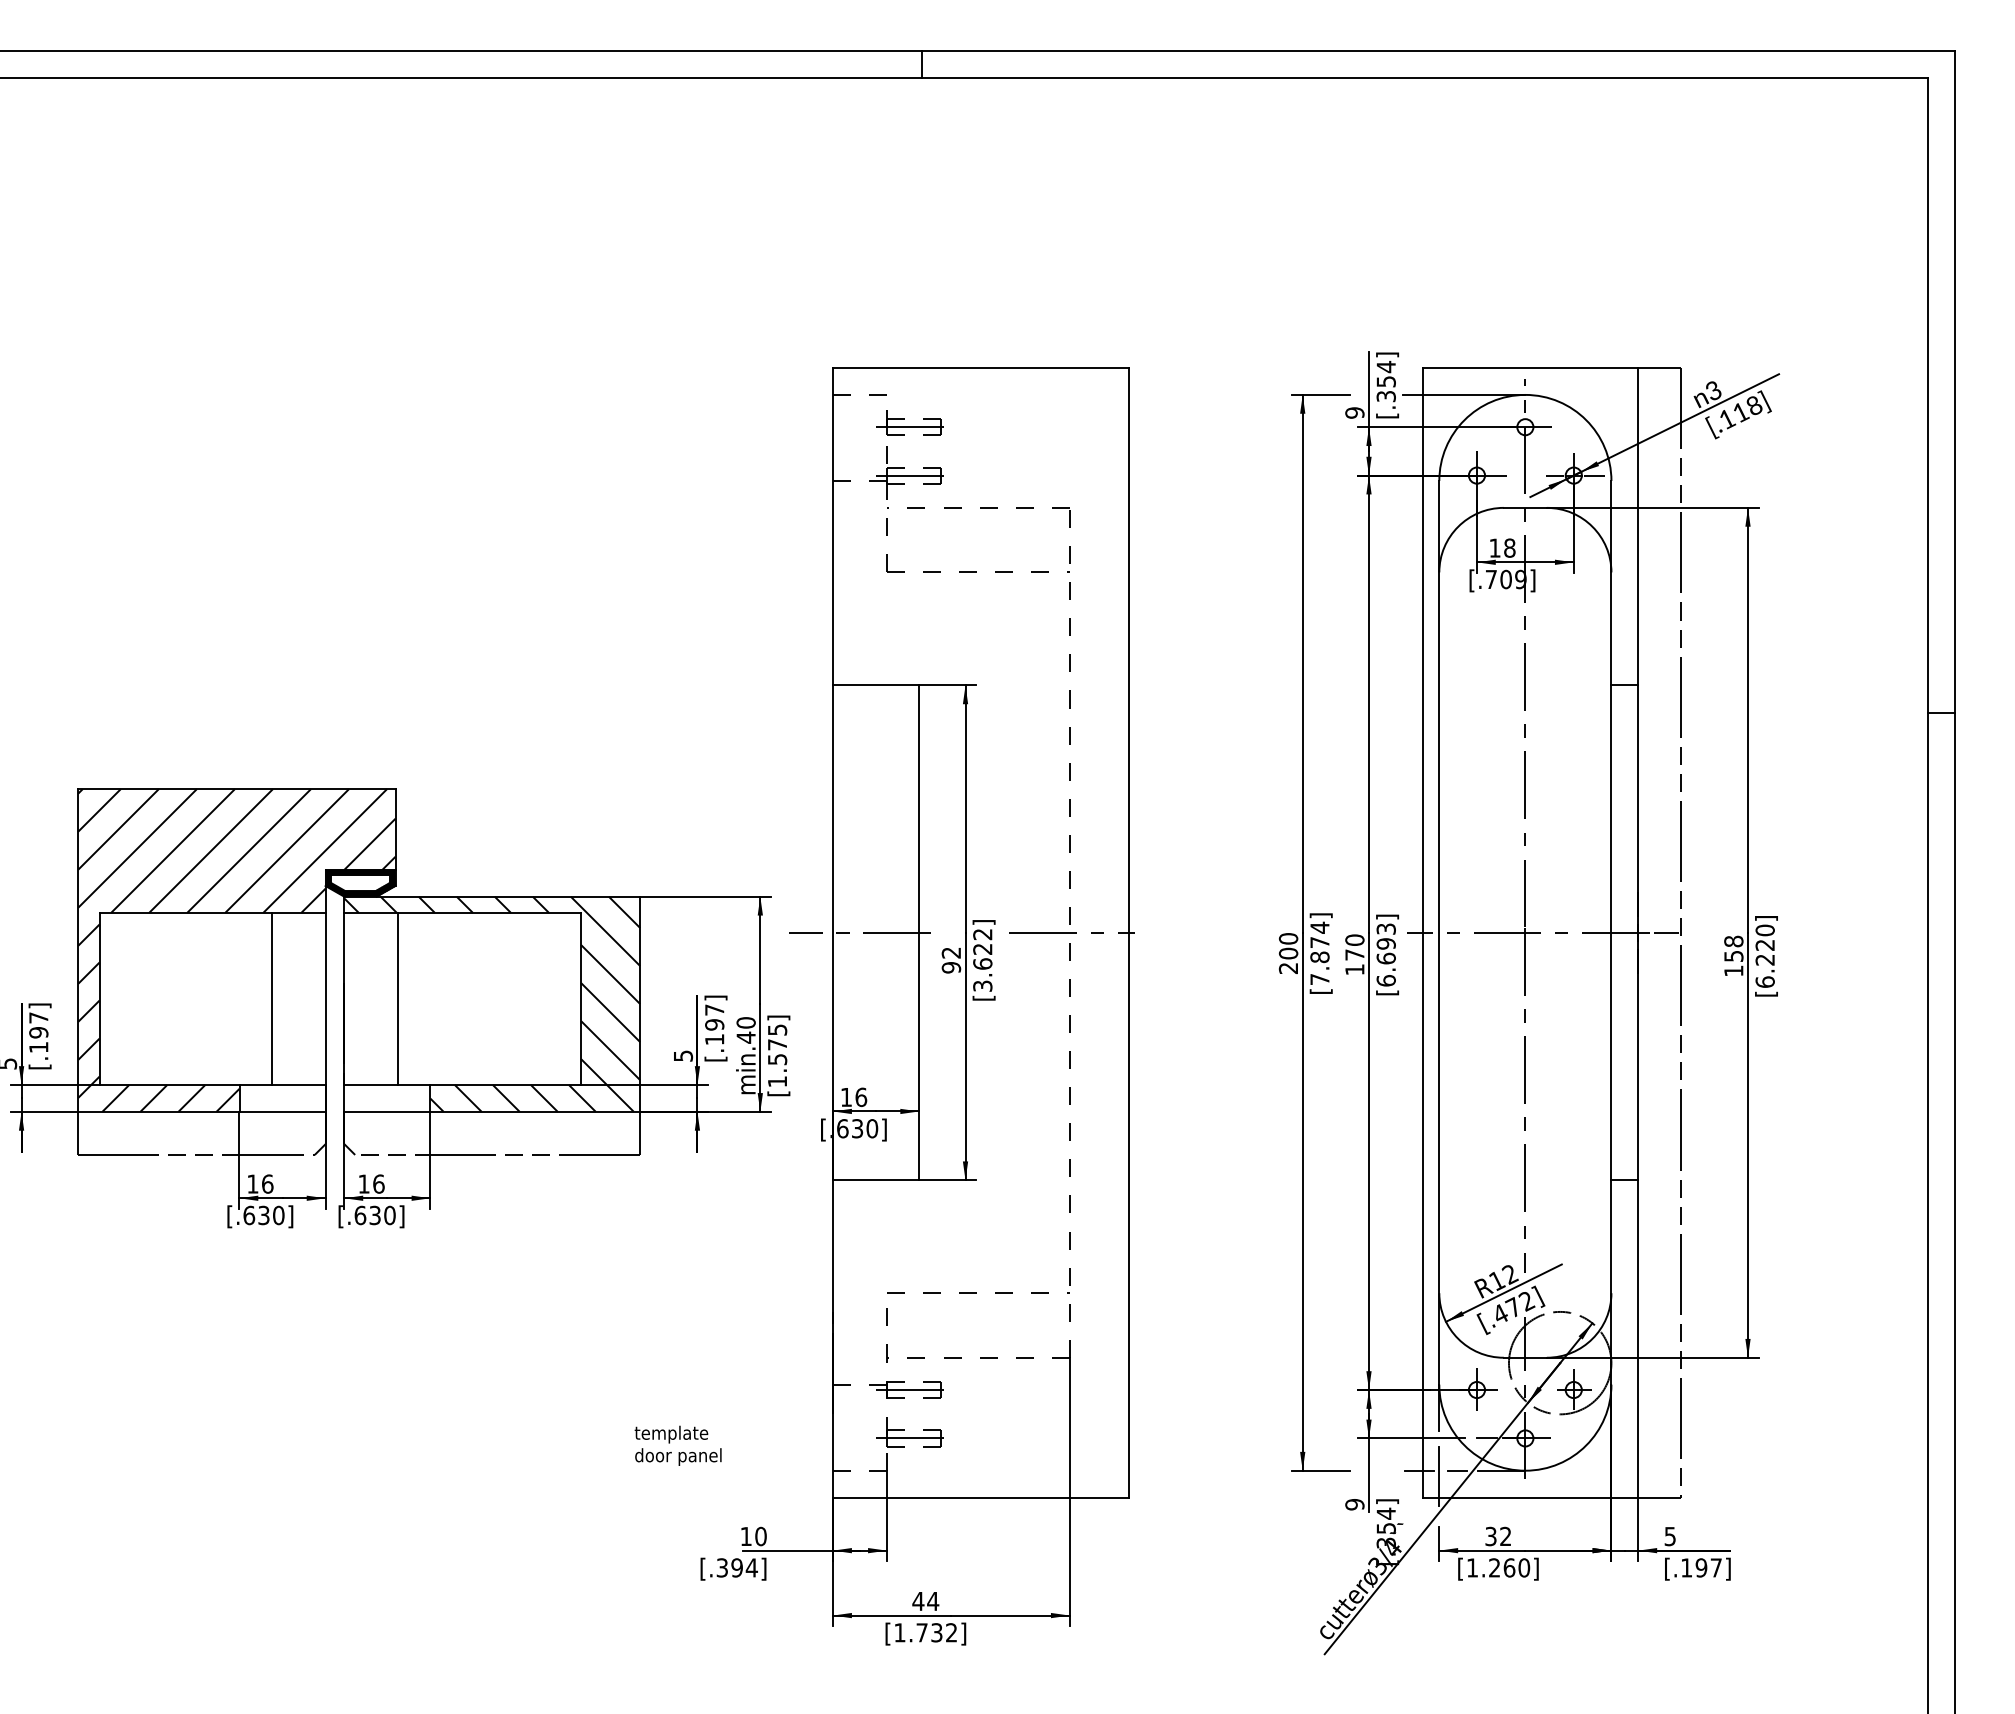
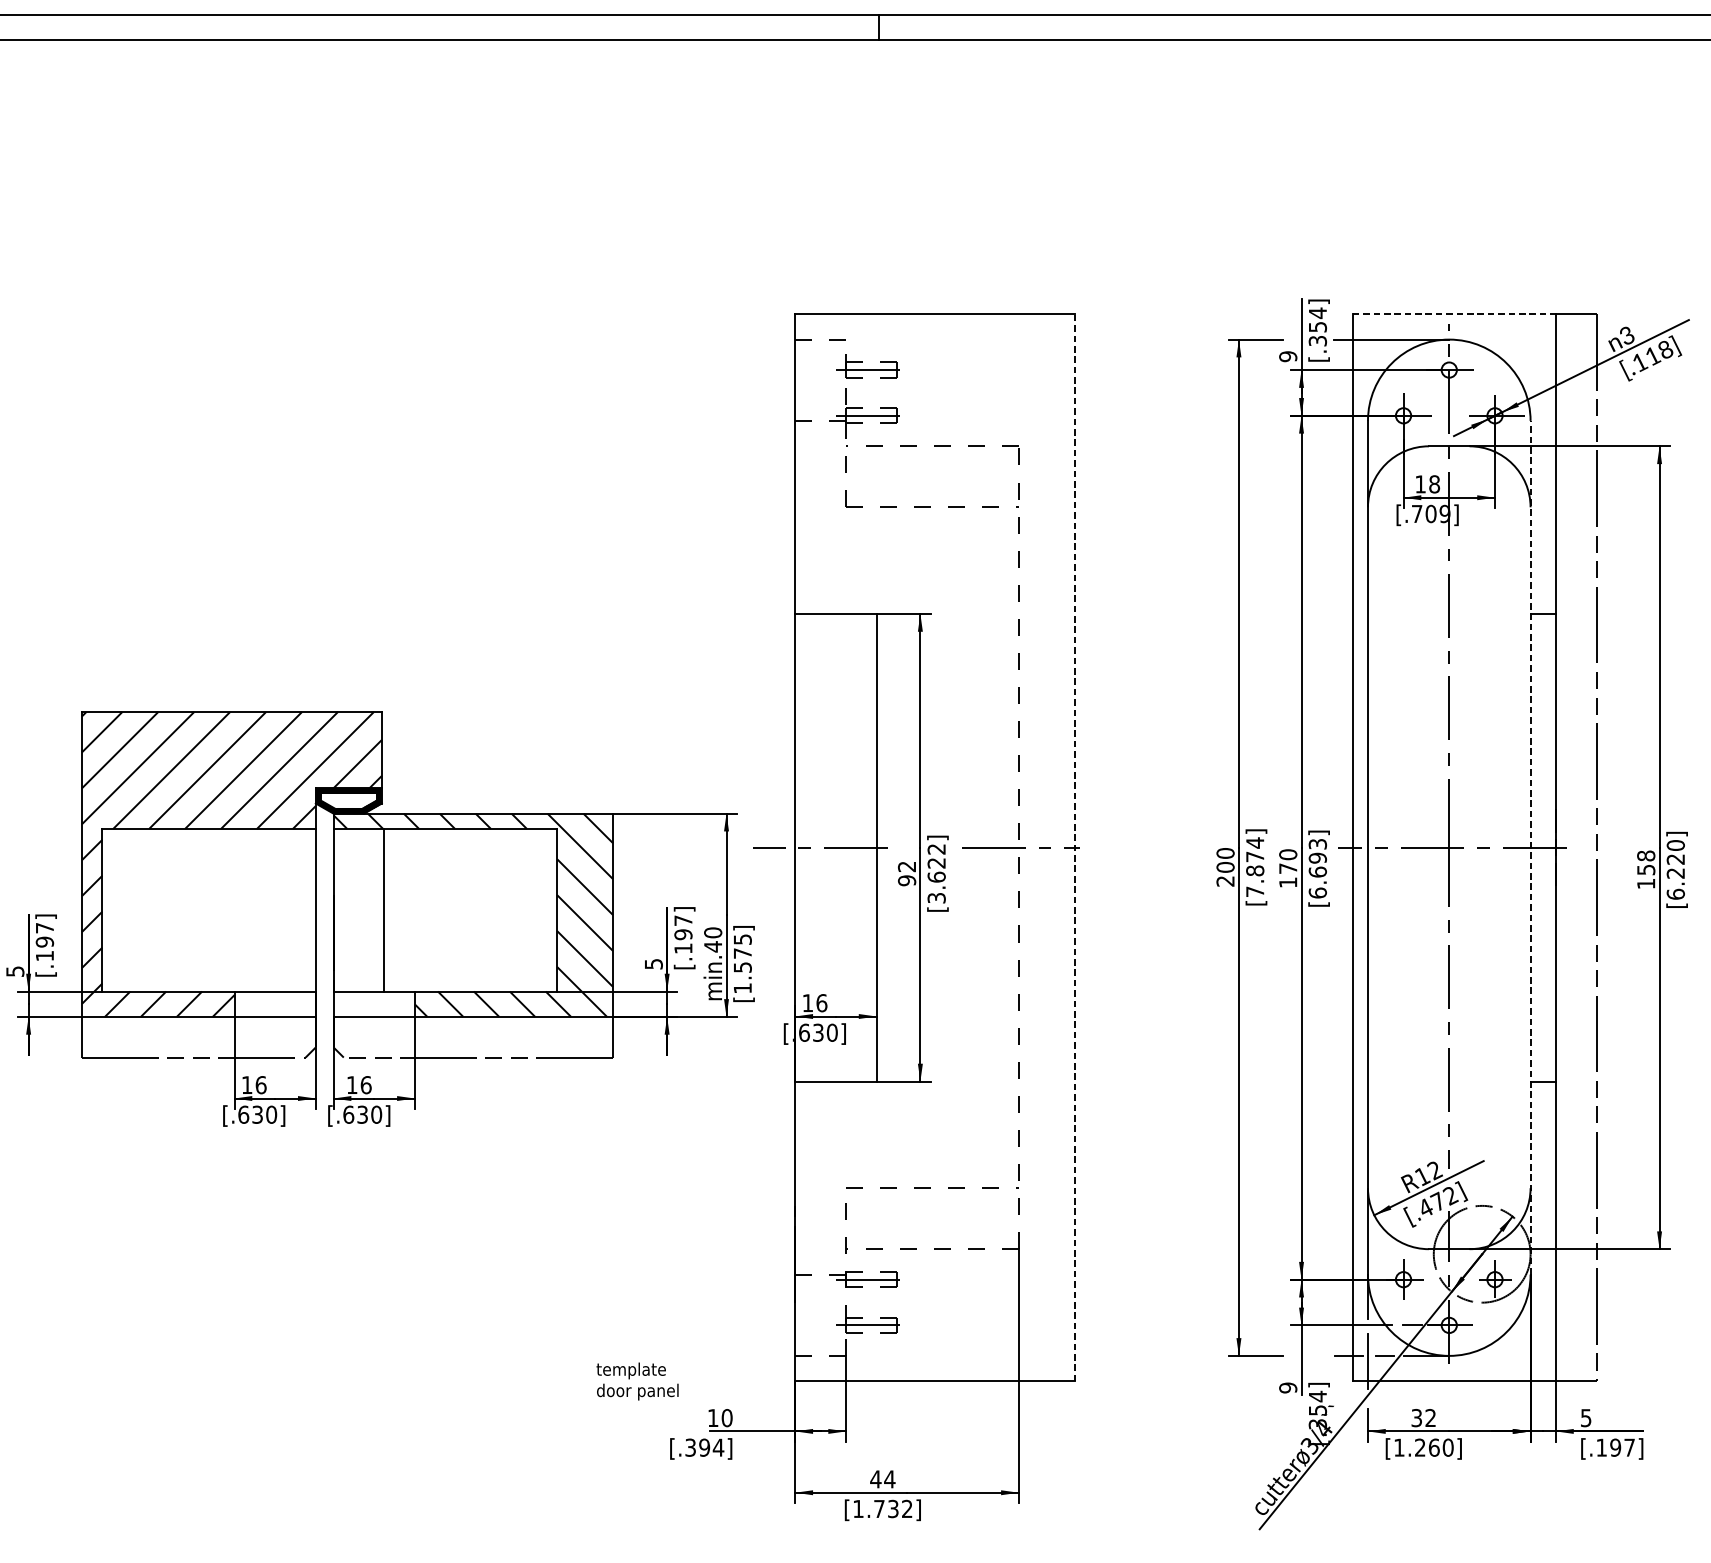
line: (1530, 368) -> (1454, 314), solid -> dashed
line: (1128, 932) -> (1074, 847), solid -> dashed
line: (1611, 932) -> (1530, 847), solid -> dashed
line: (1666, 932) -> (1582, 847), removed
line: (271, 998) -> (264, 909), removed
text: (677, 1445) -> (636, 1381), moved

